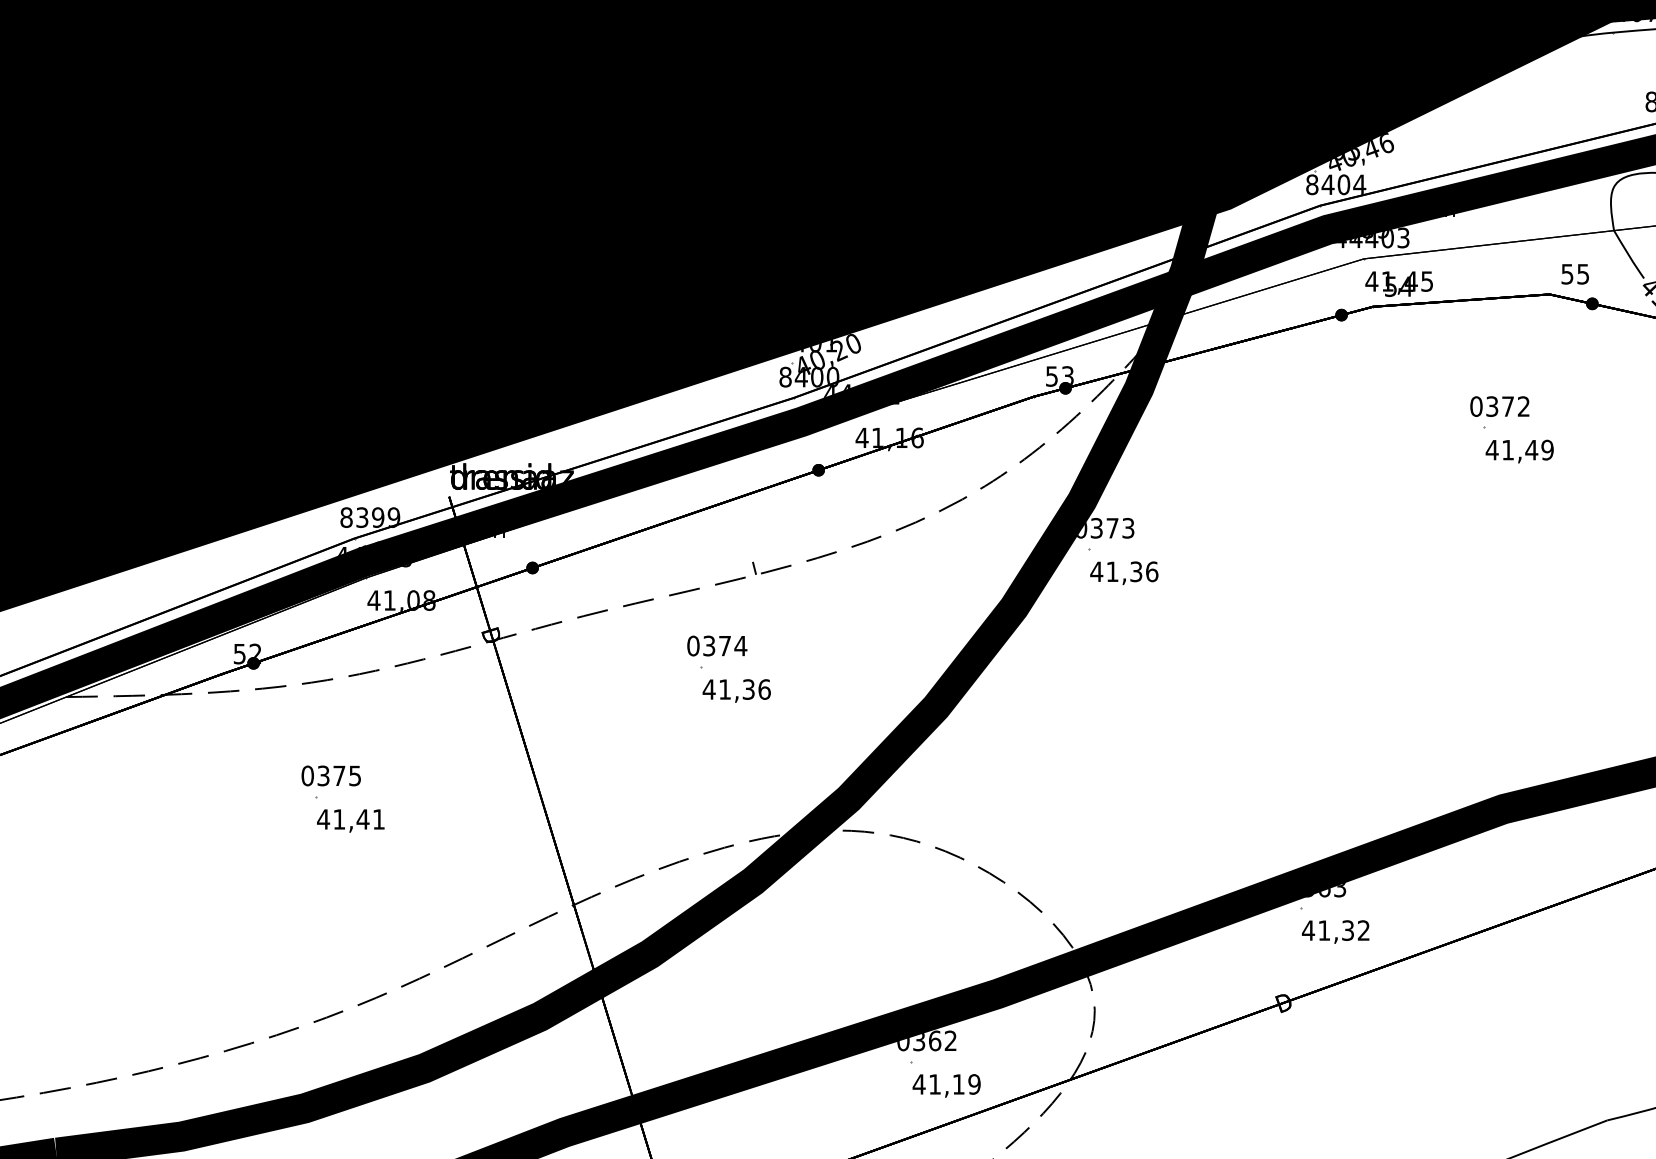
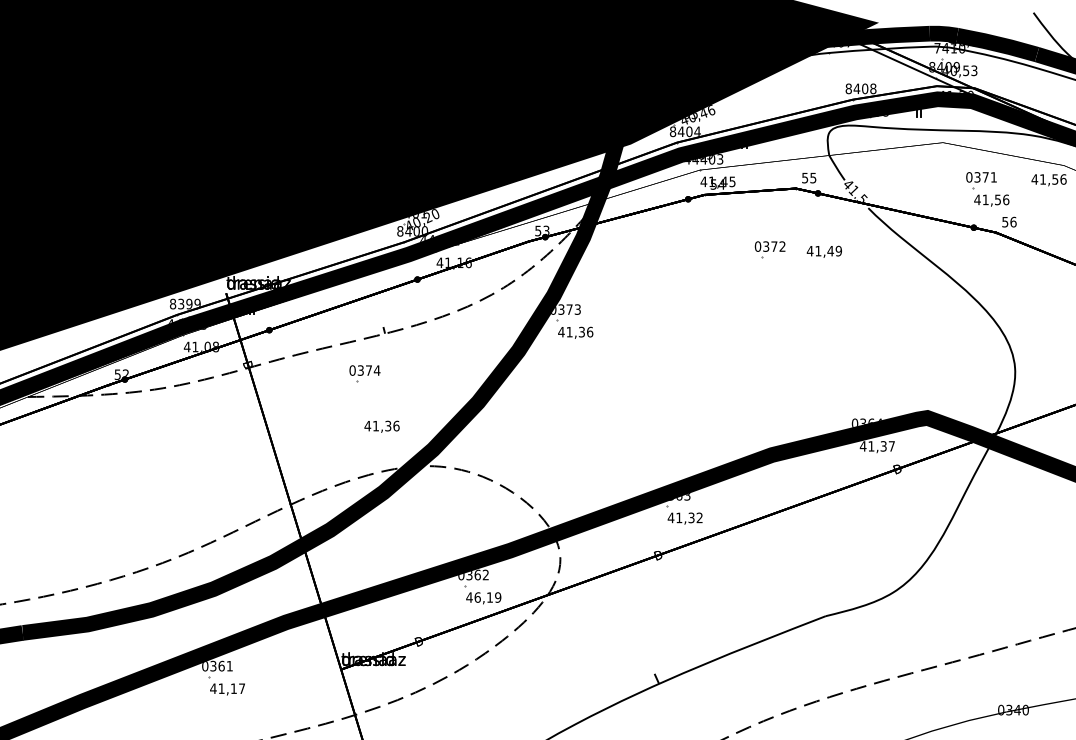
text: (1517, 450) -> (823, 251), moved
text: (735, 690) -> (381, 426), moved
part: (341, 798) -> (170, 449), removed
text: (934, 1084) -> (477, 597), 41,19 -> 46,19

